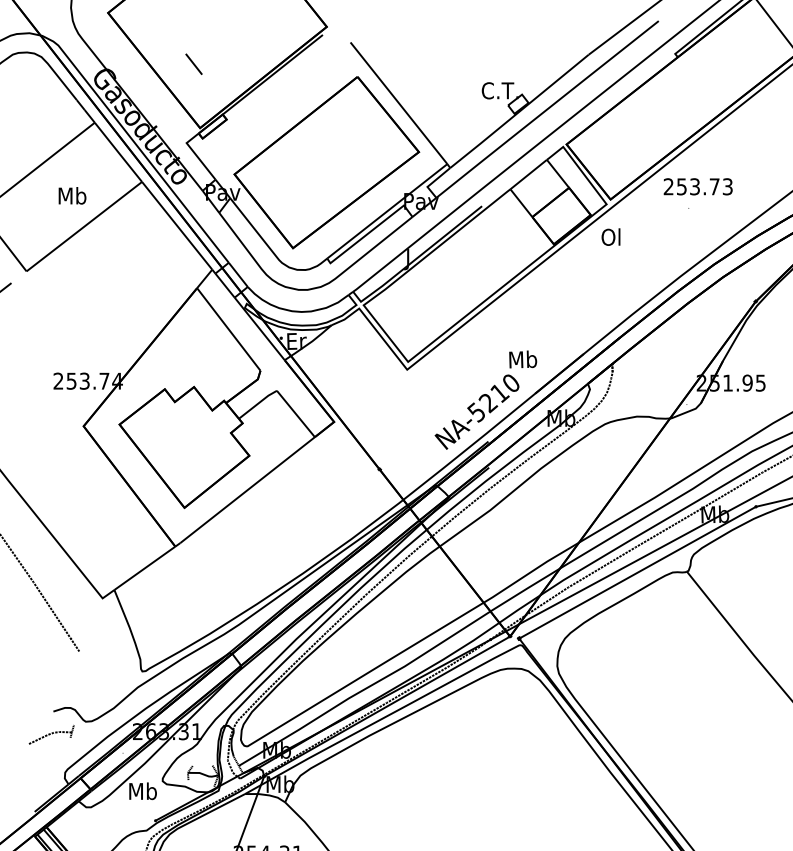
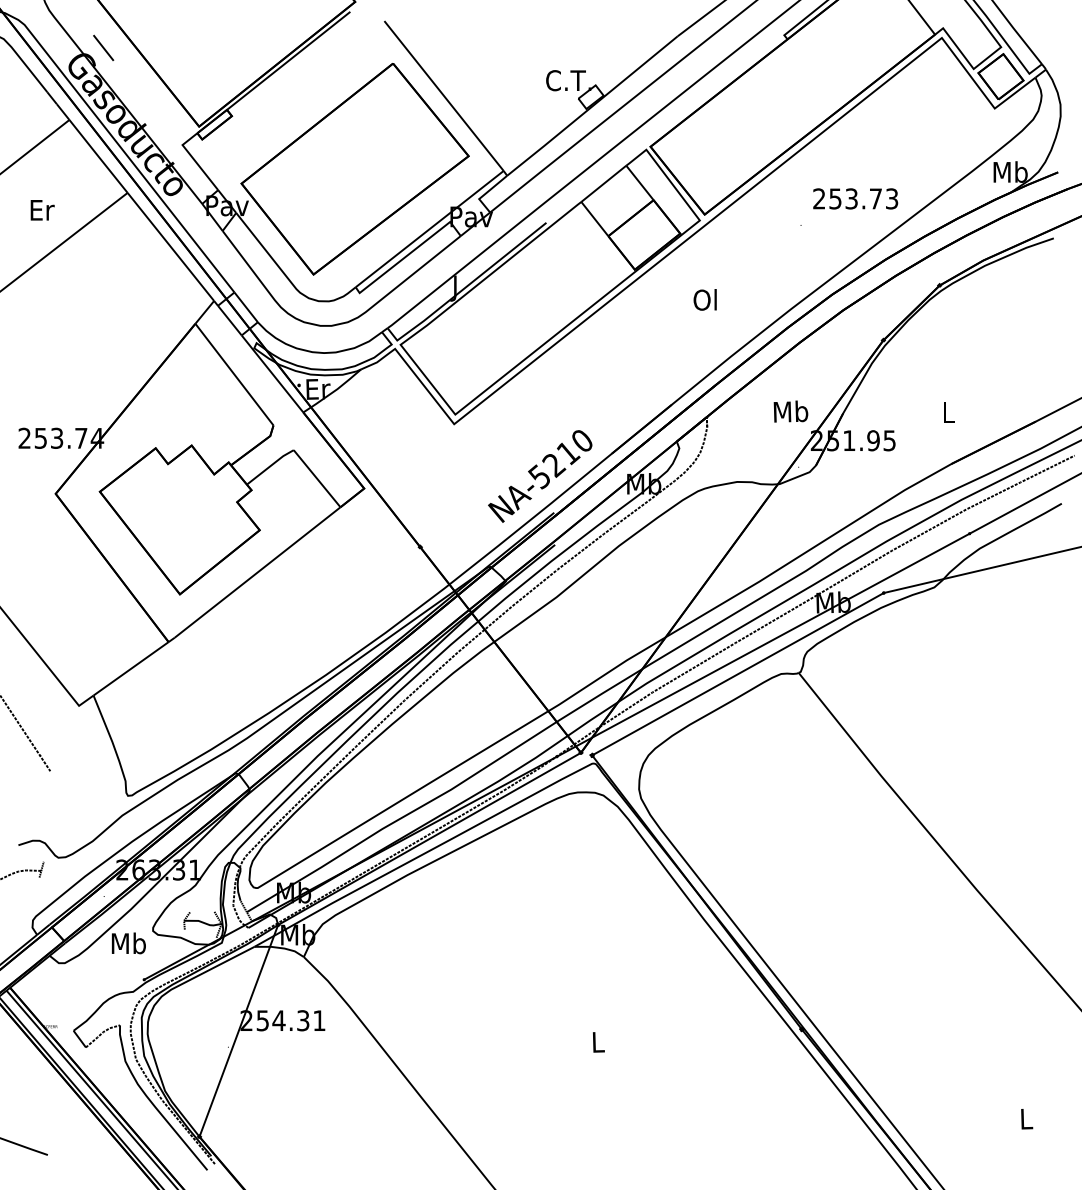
line: (193, 63) -> (103, 47), moved
text: (698, 186) -> (855, 198), moved
text: (72, 195) -> (42, 209), Mb -> Er
text: (610, 236) -> (704, 299), moved
text: (522, 359) -> (790, 411), moved

